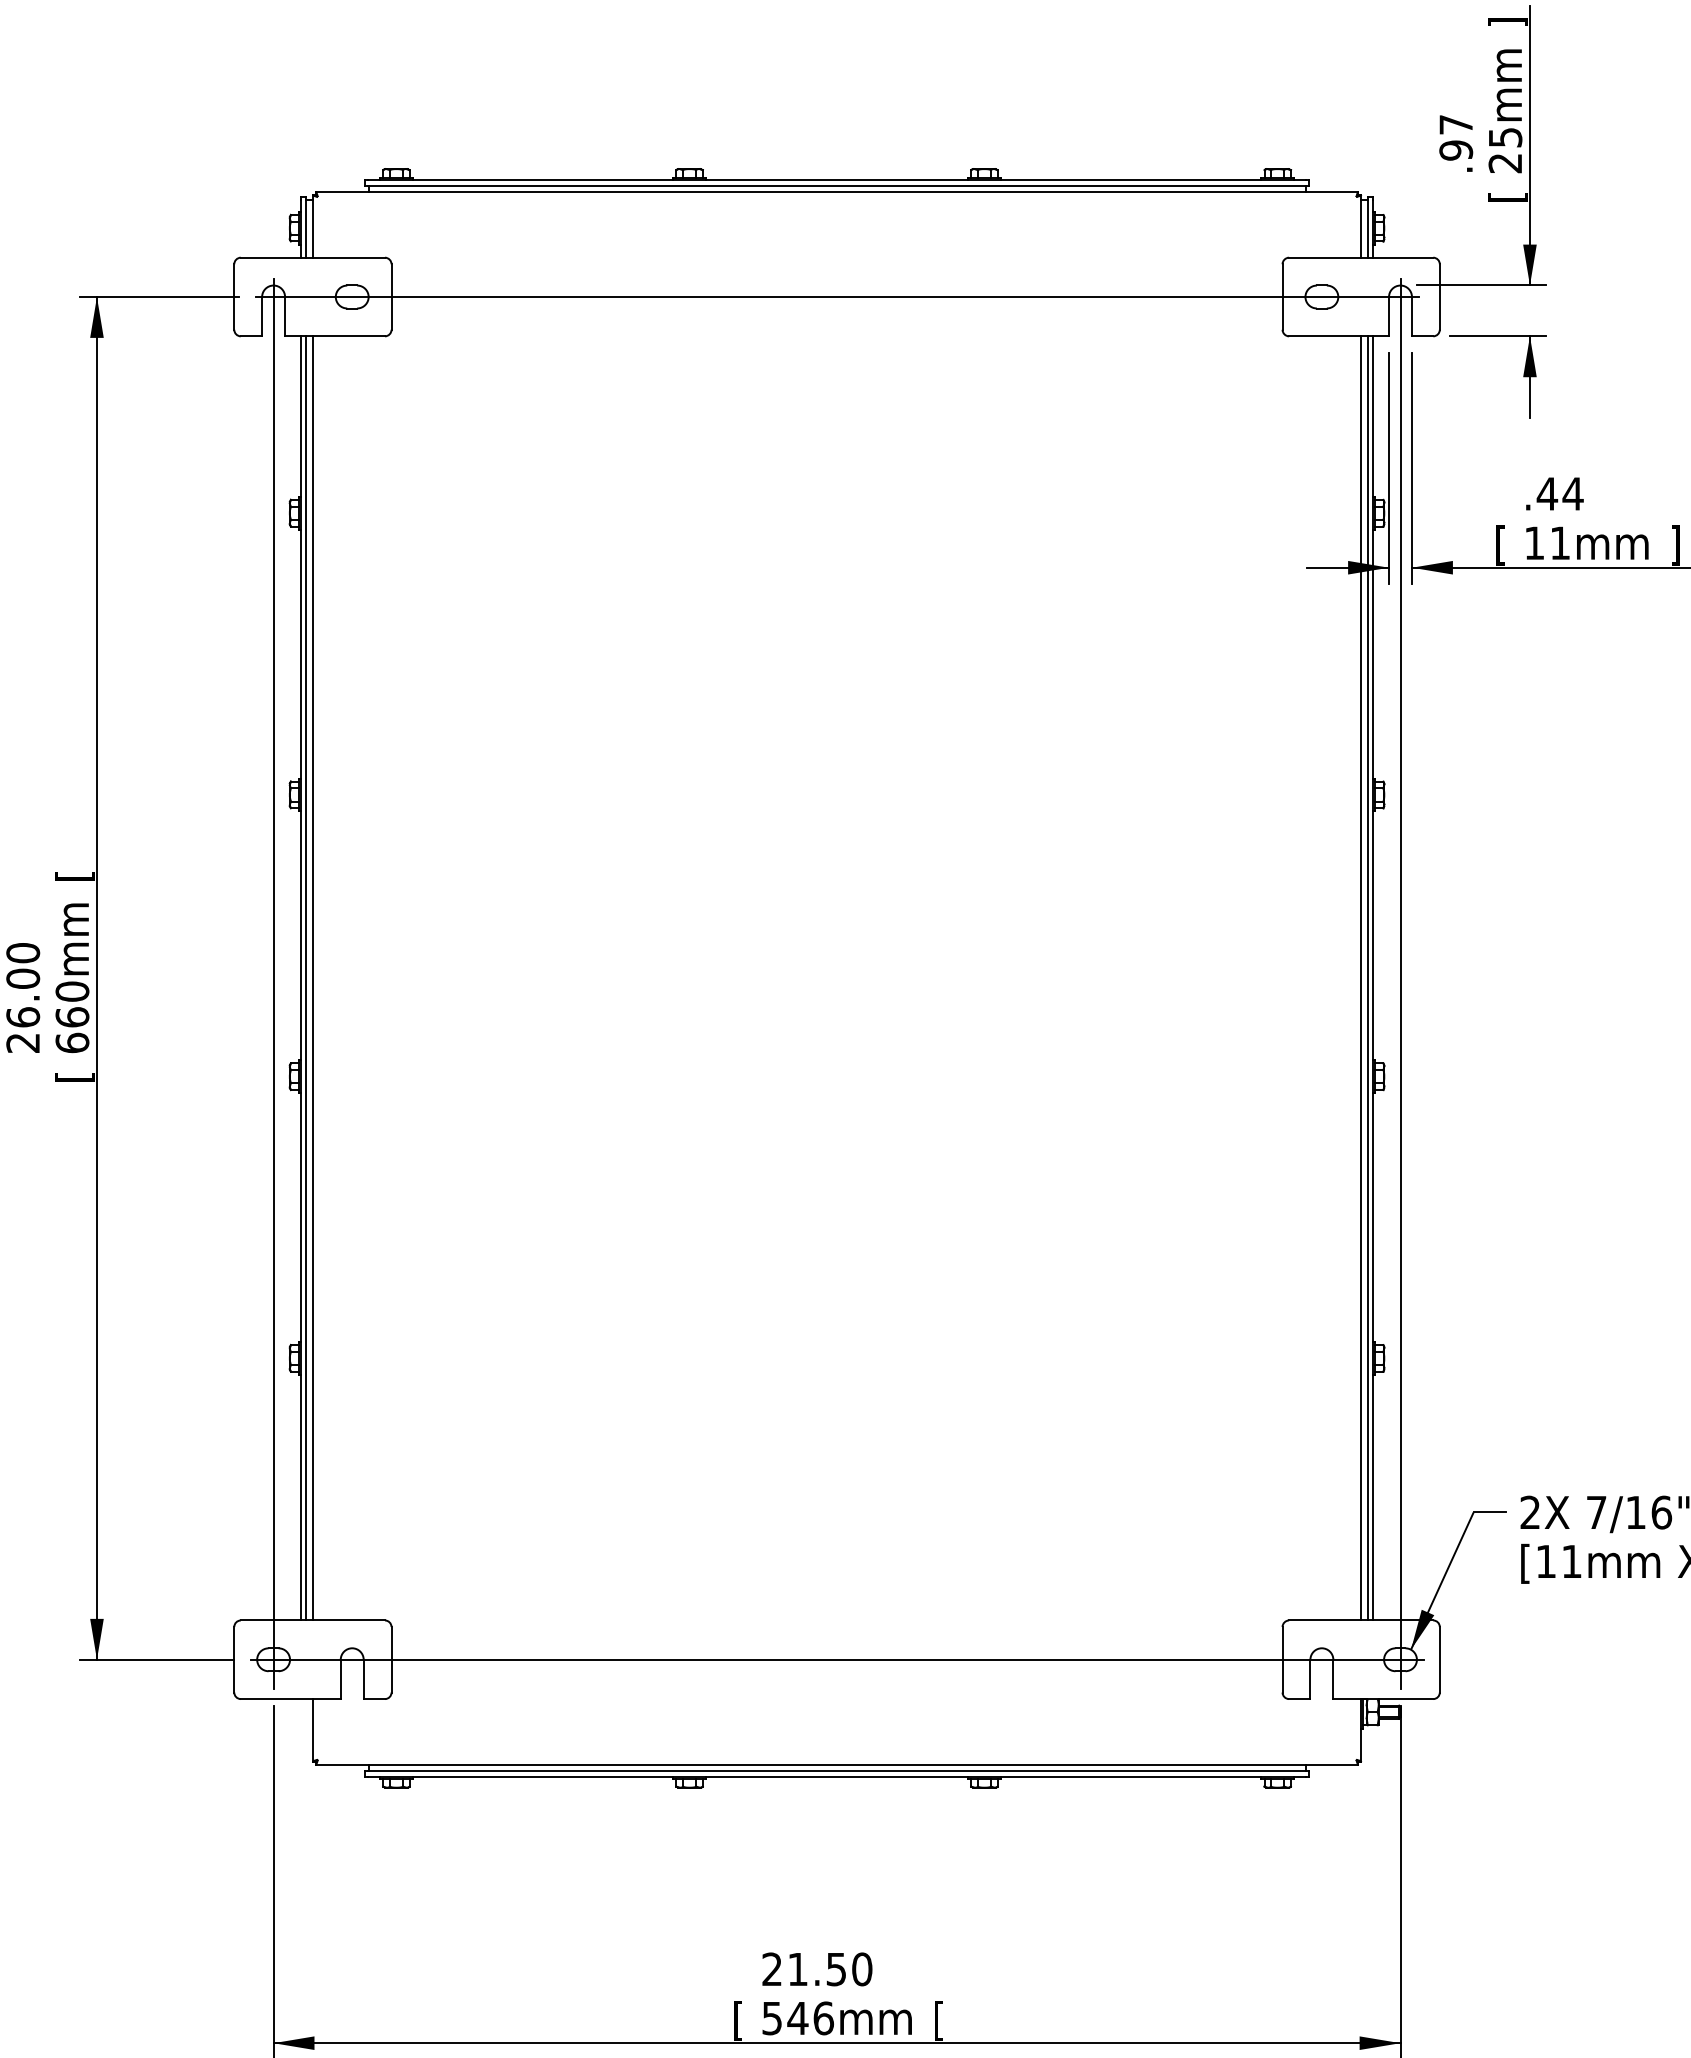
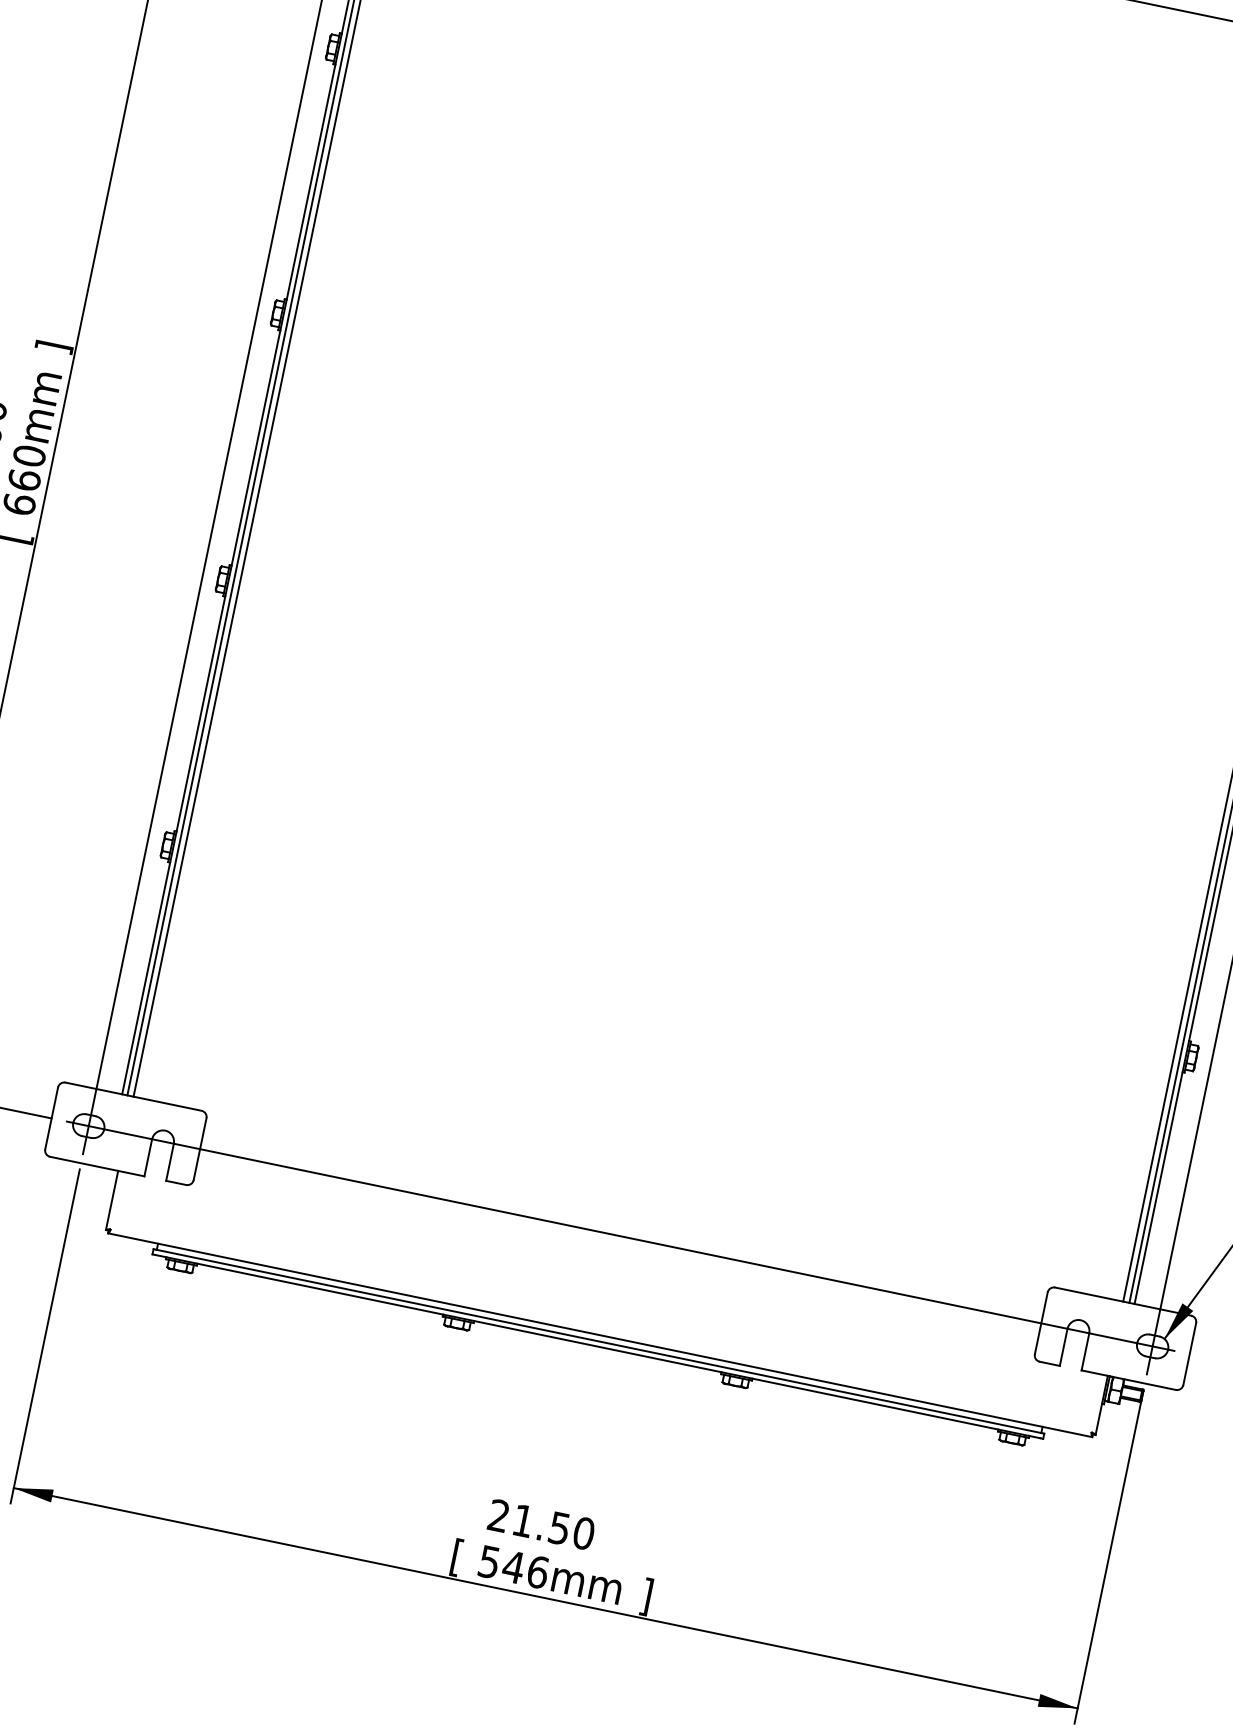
text: (74, 876) -> (53, 347), [ -> ]
text: (938, 2020) -> (645, 1596), [ -> ]

